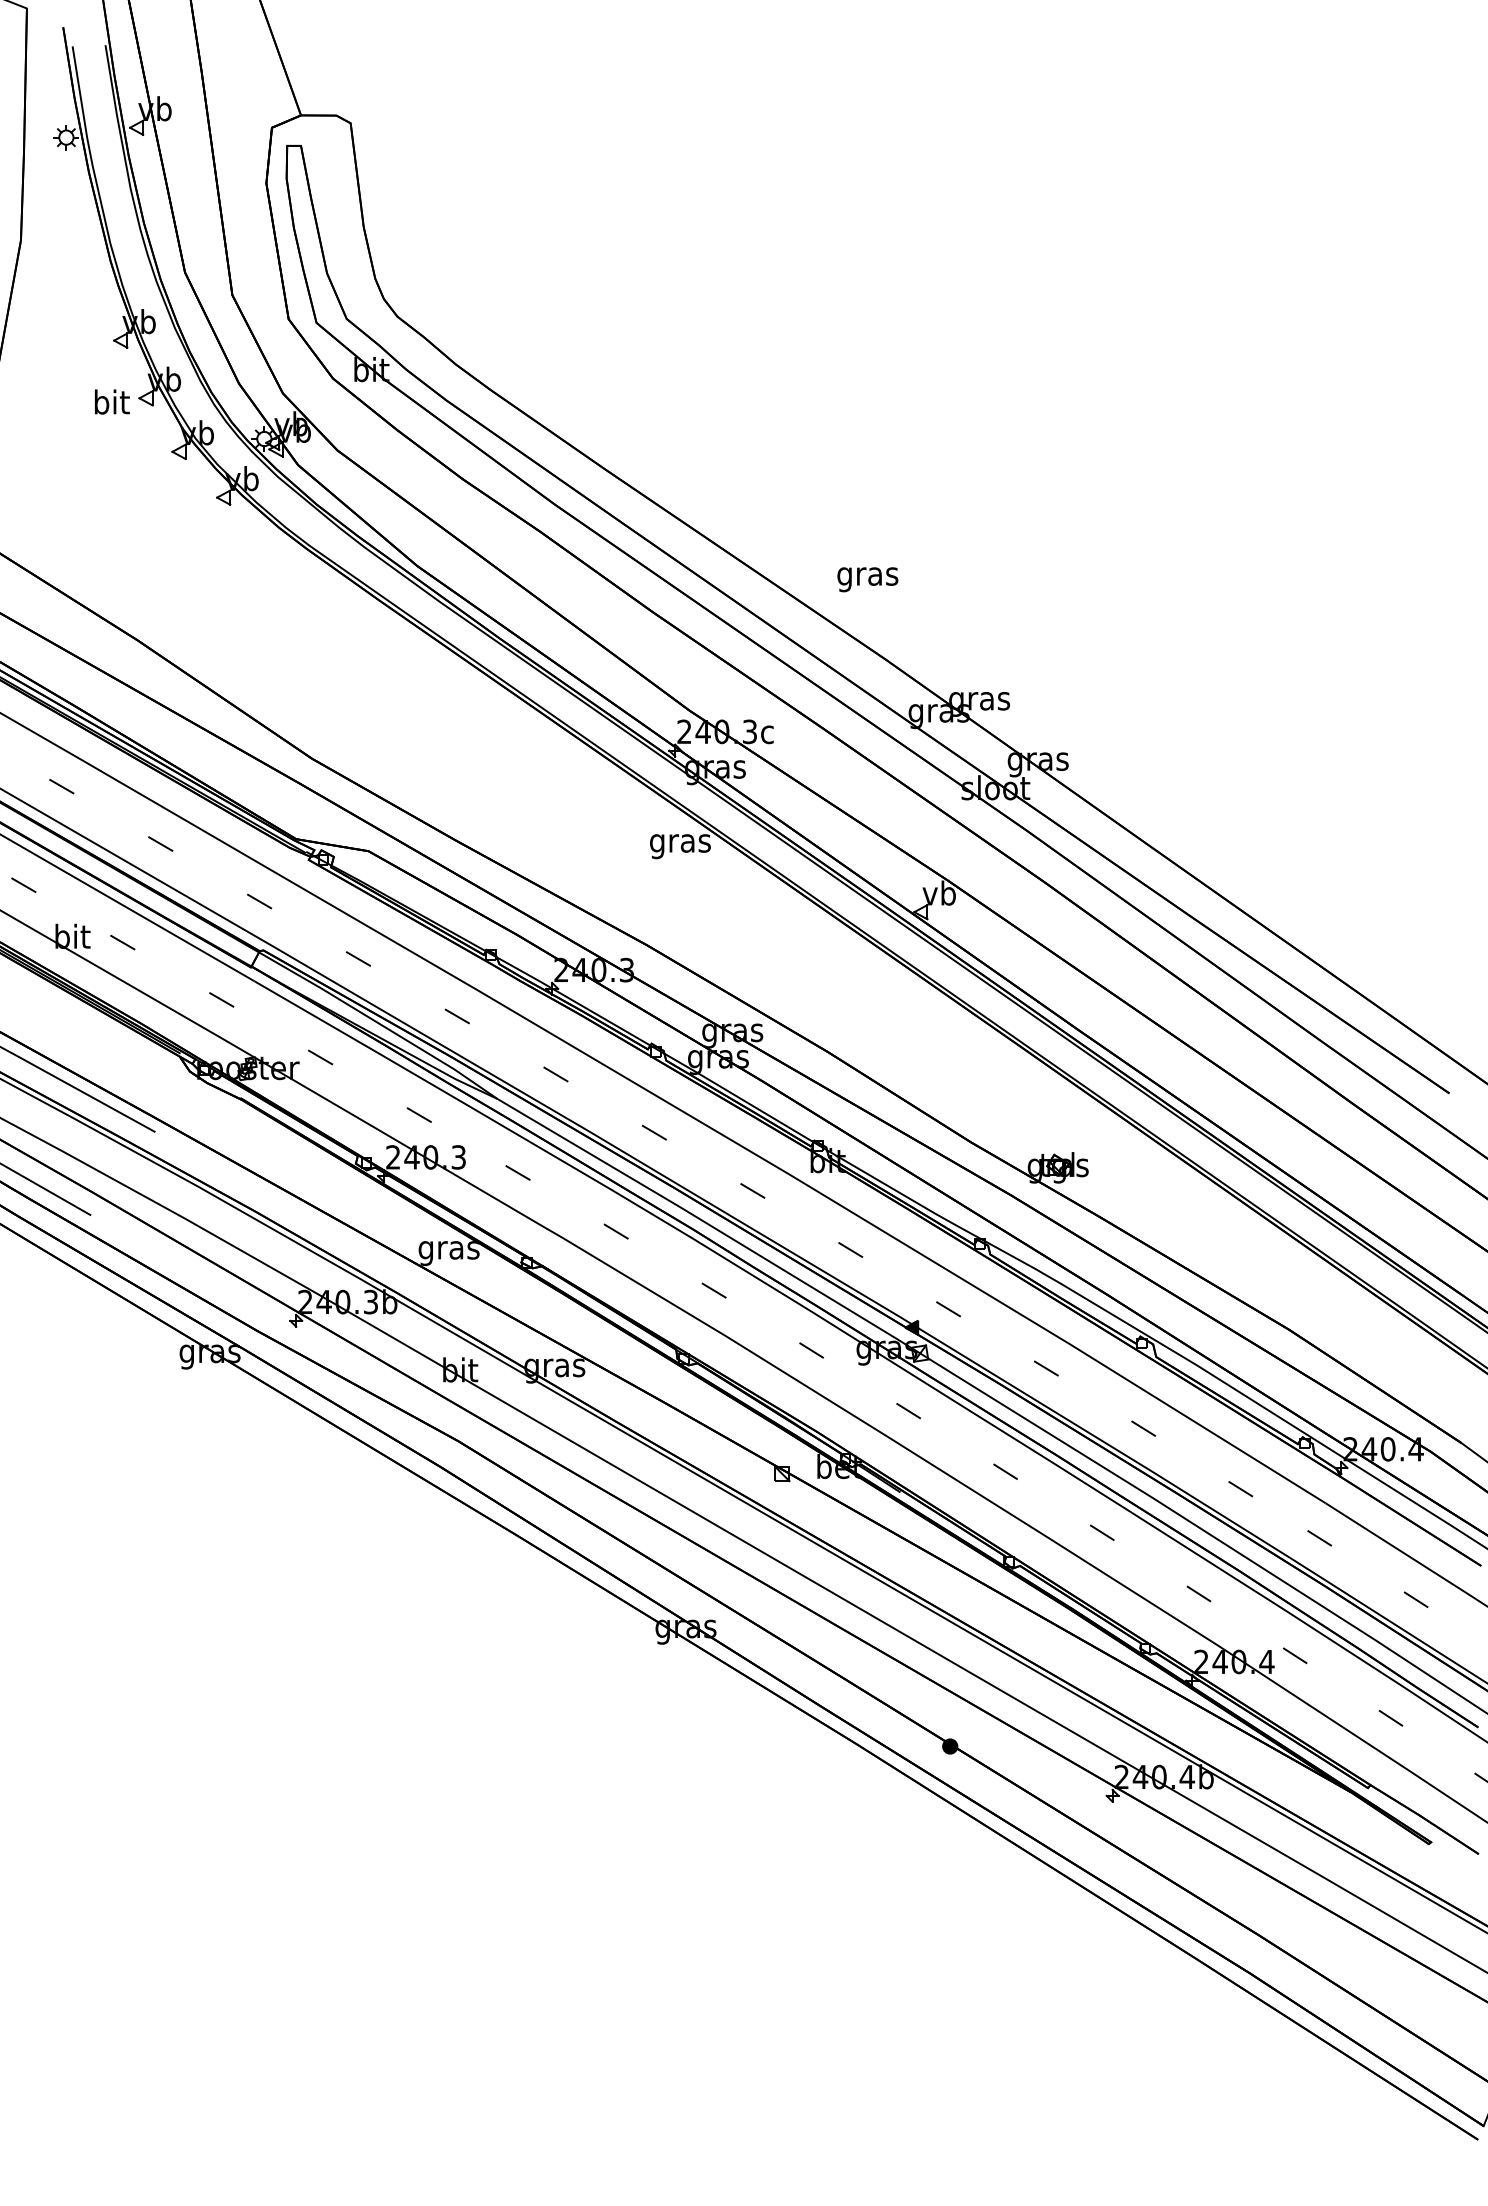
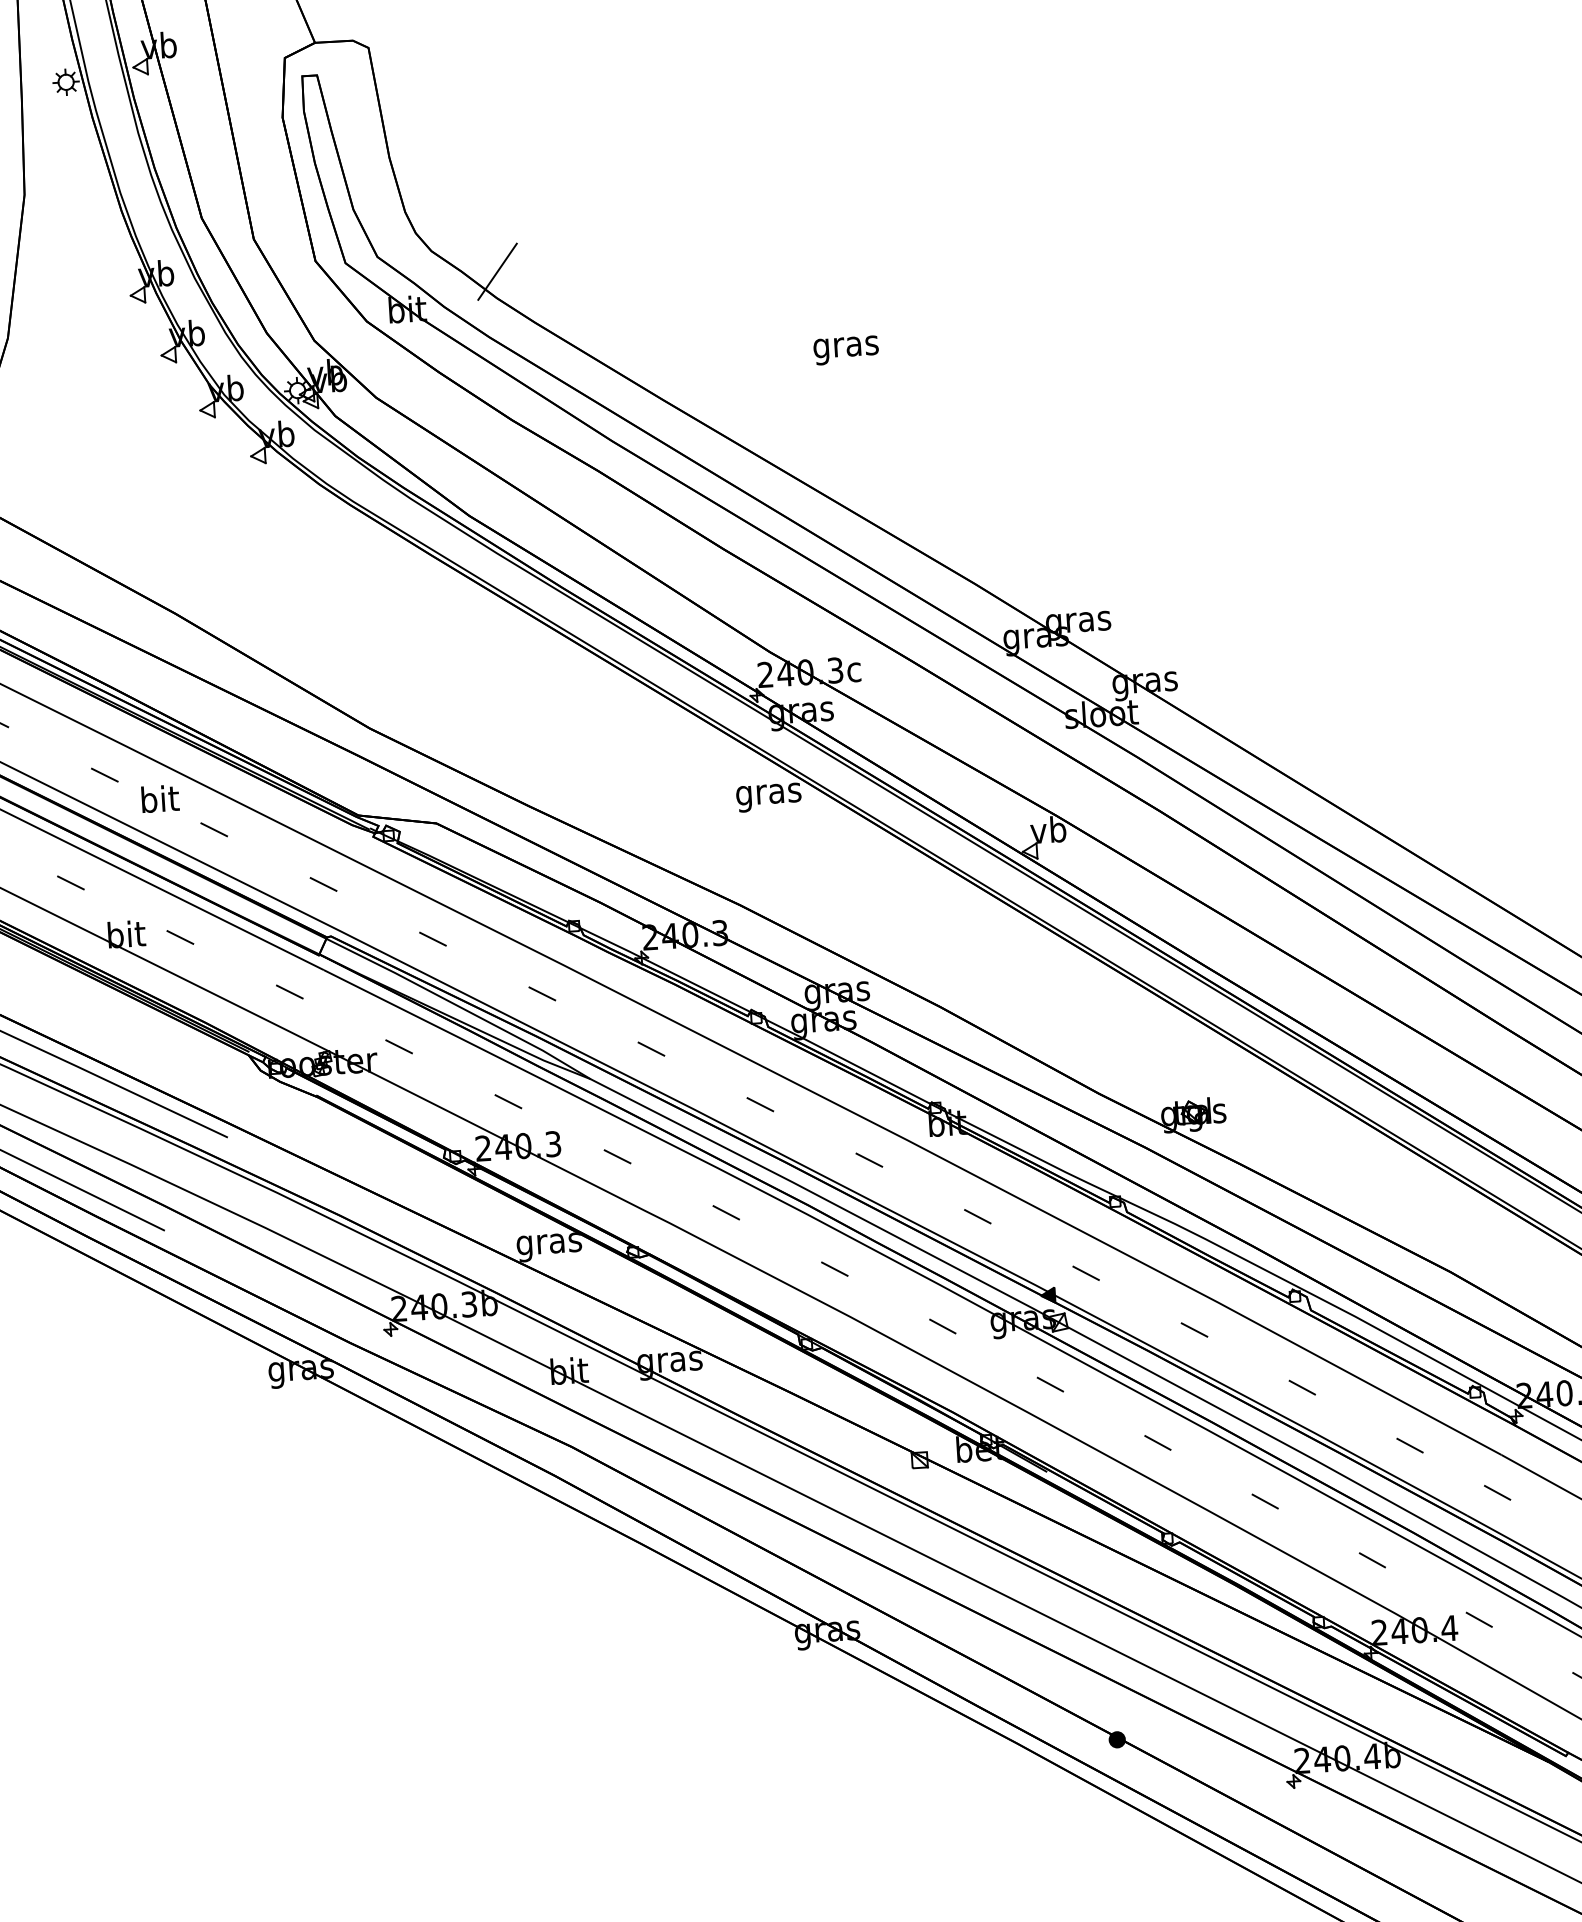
line: (457, 339) -> (497, 271), added
text: (112, 401) -> (160, 798), moved
text: (867, 579) -> (845, 350), moved

